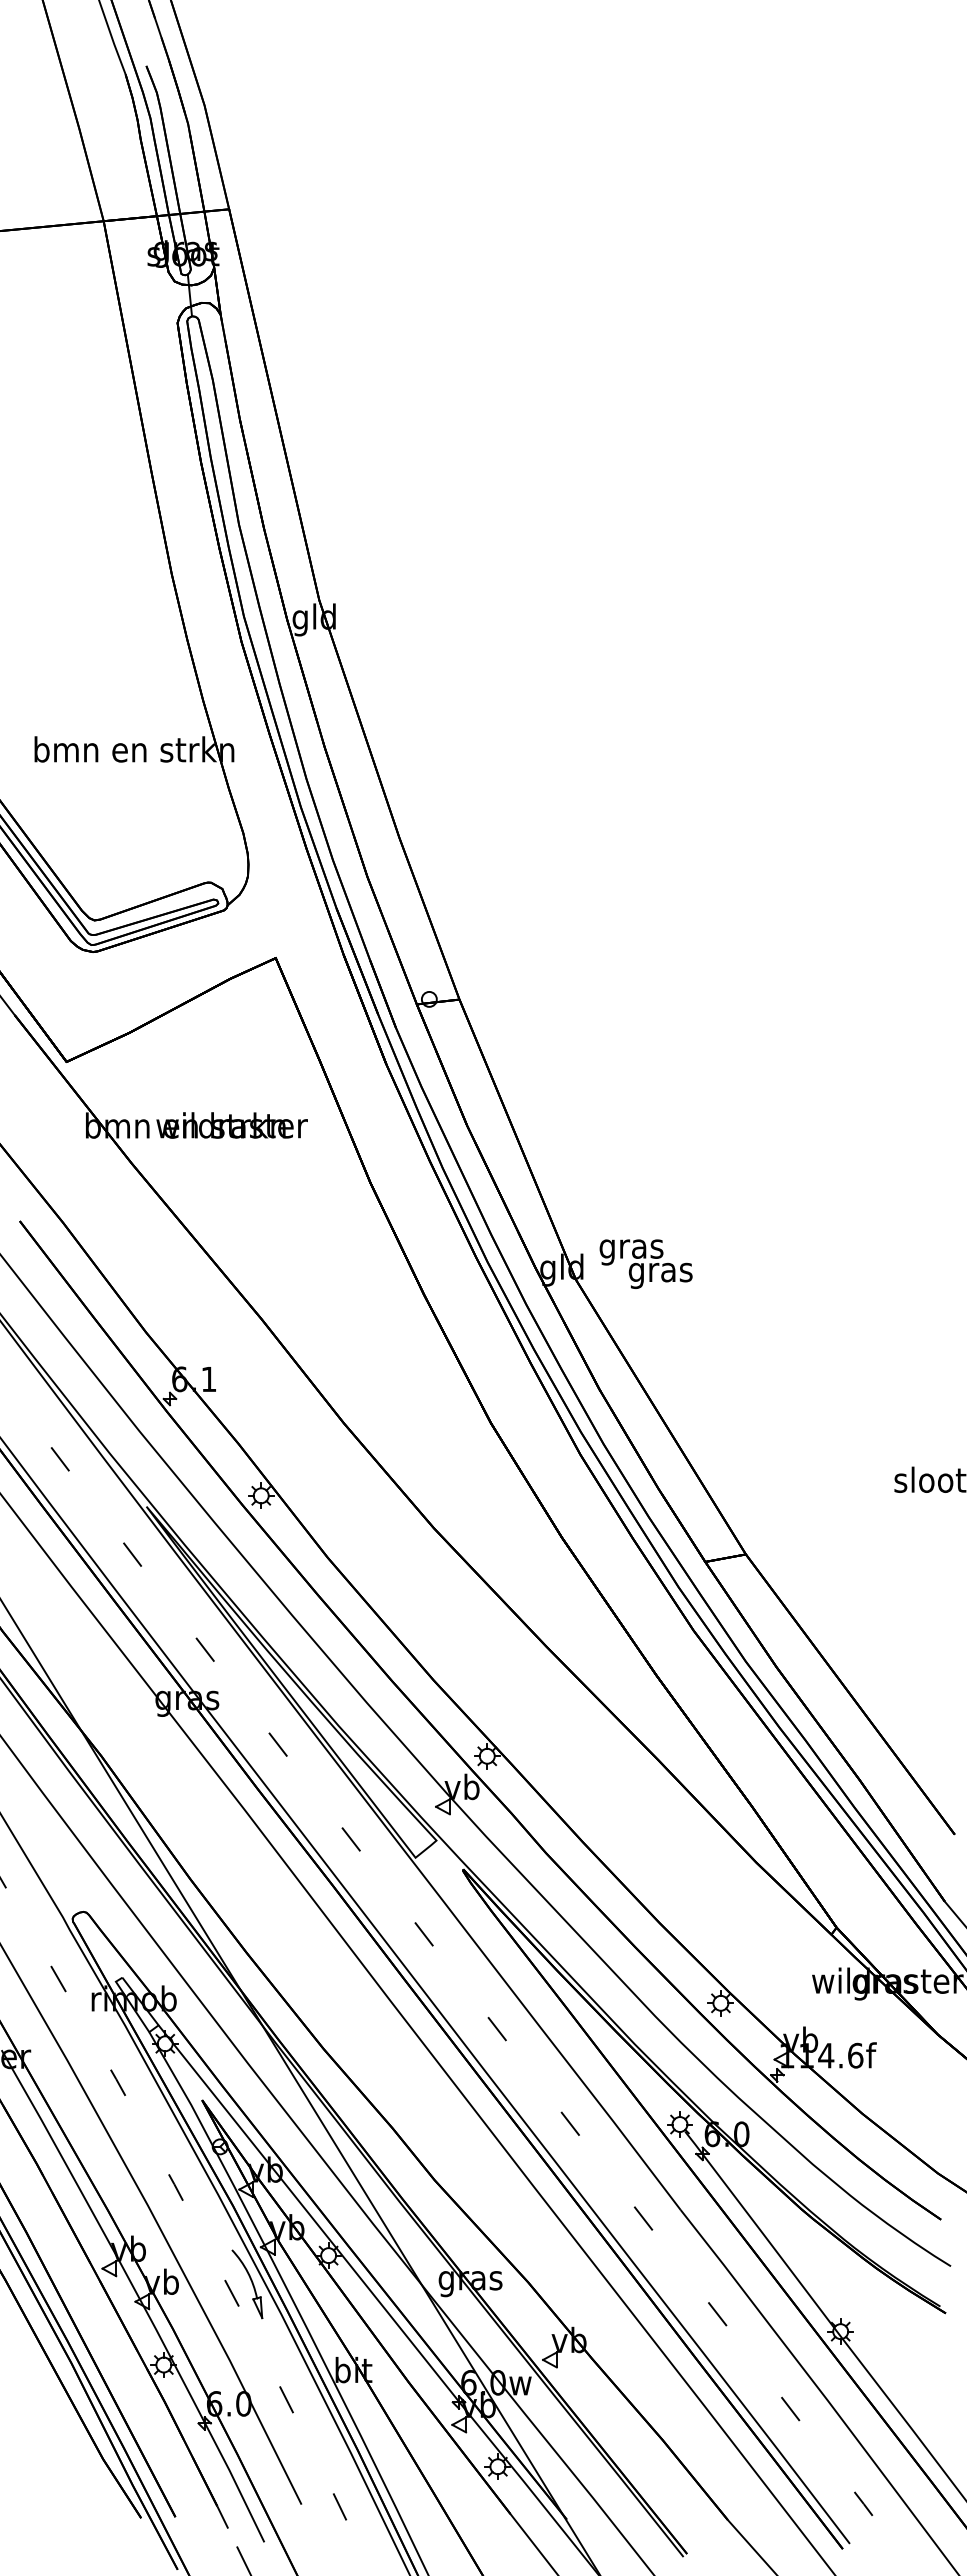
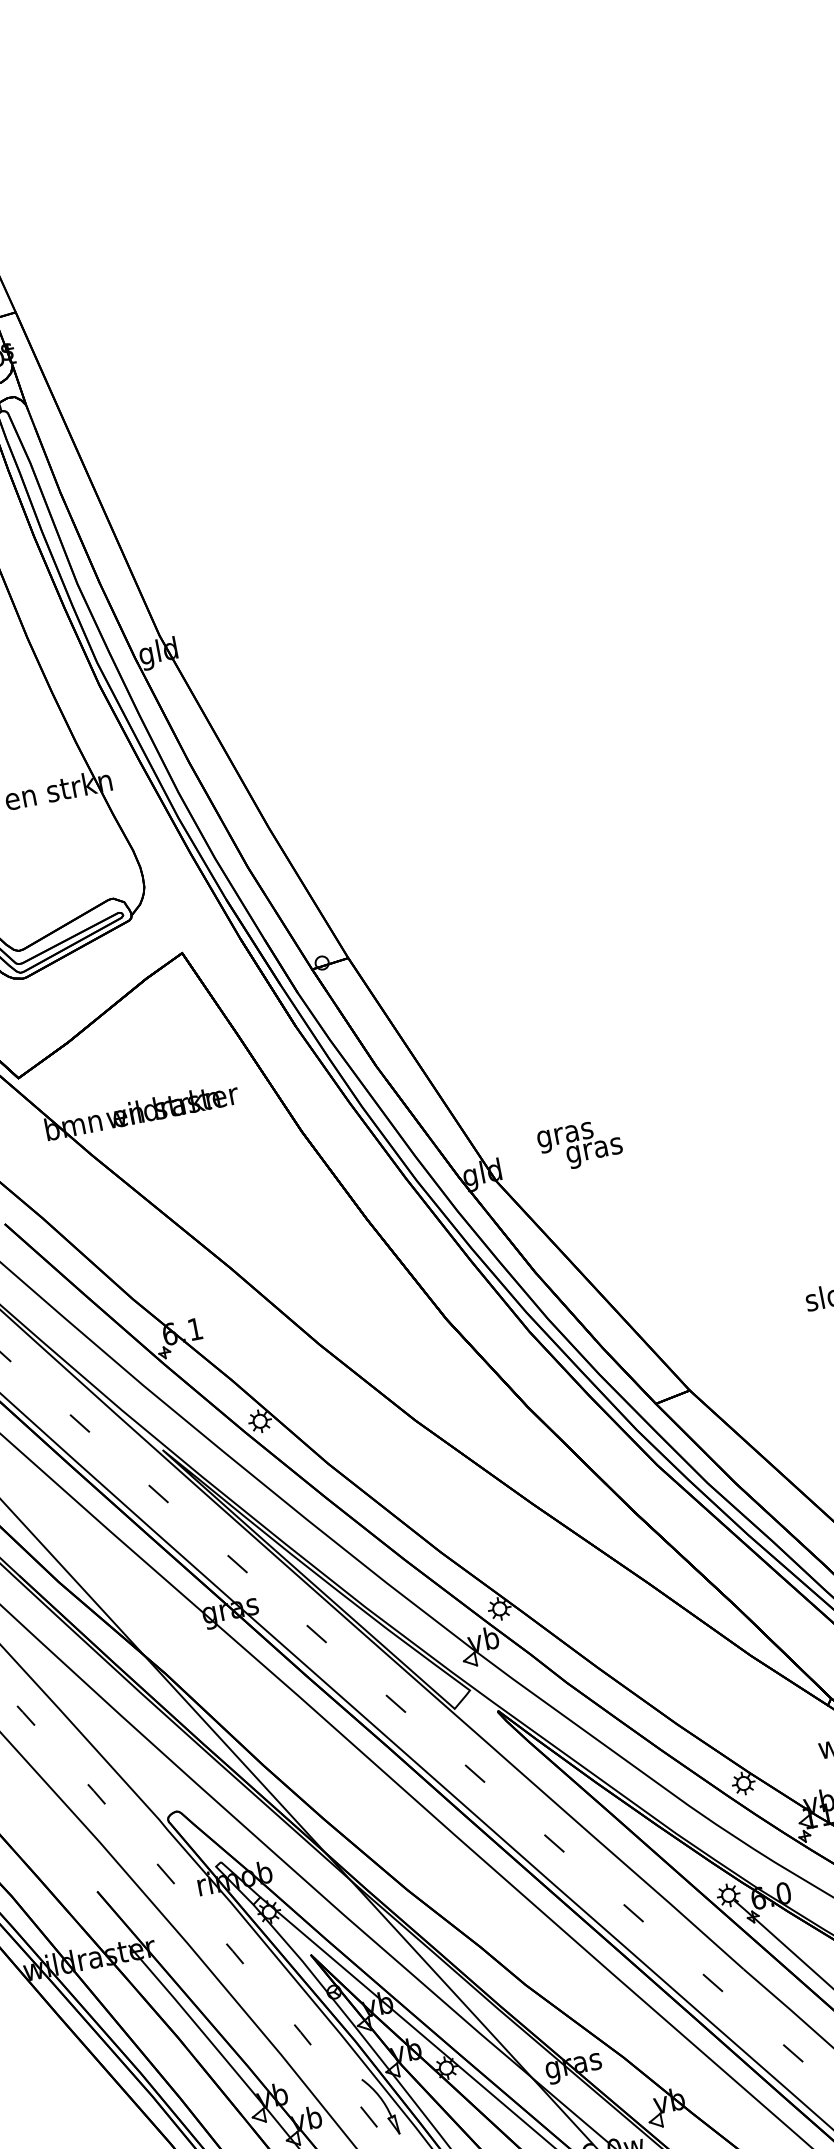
text: (645, 1263) -> (579, 1144), moved

